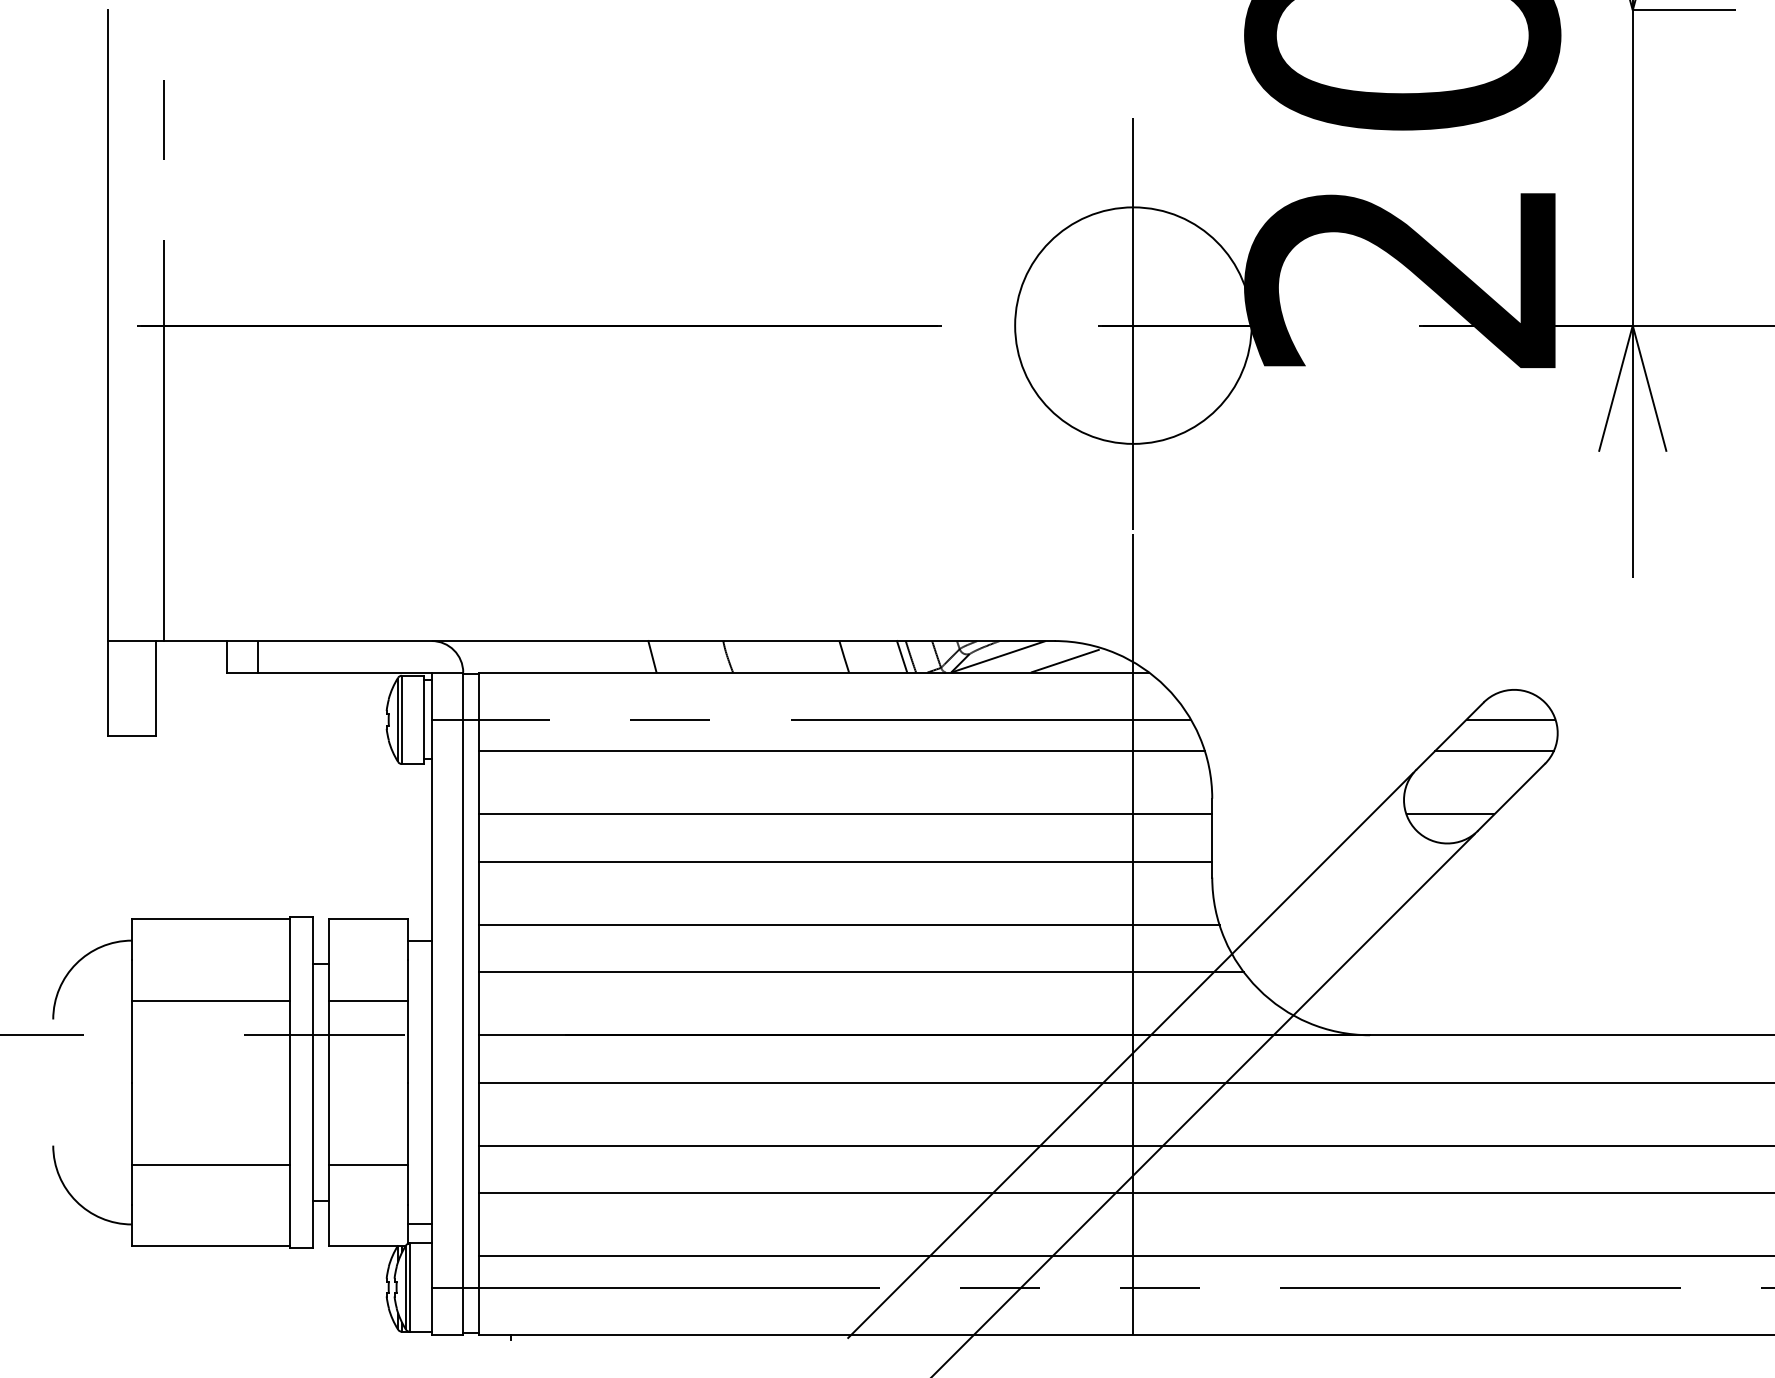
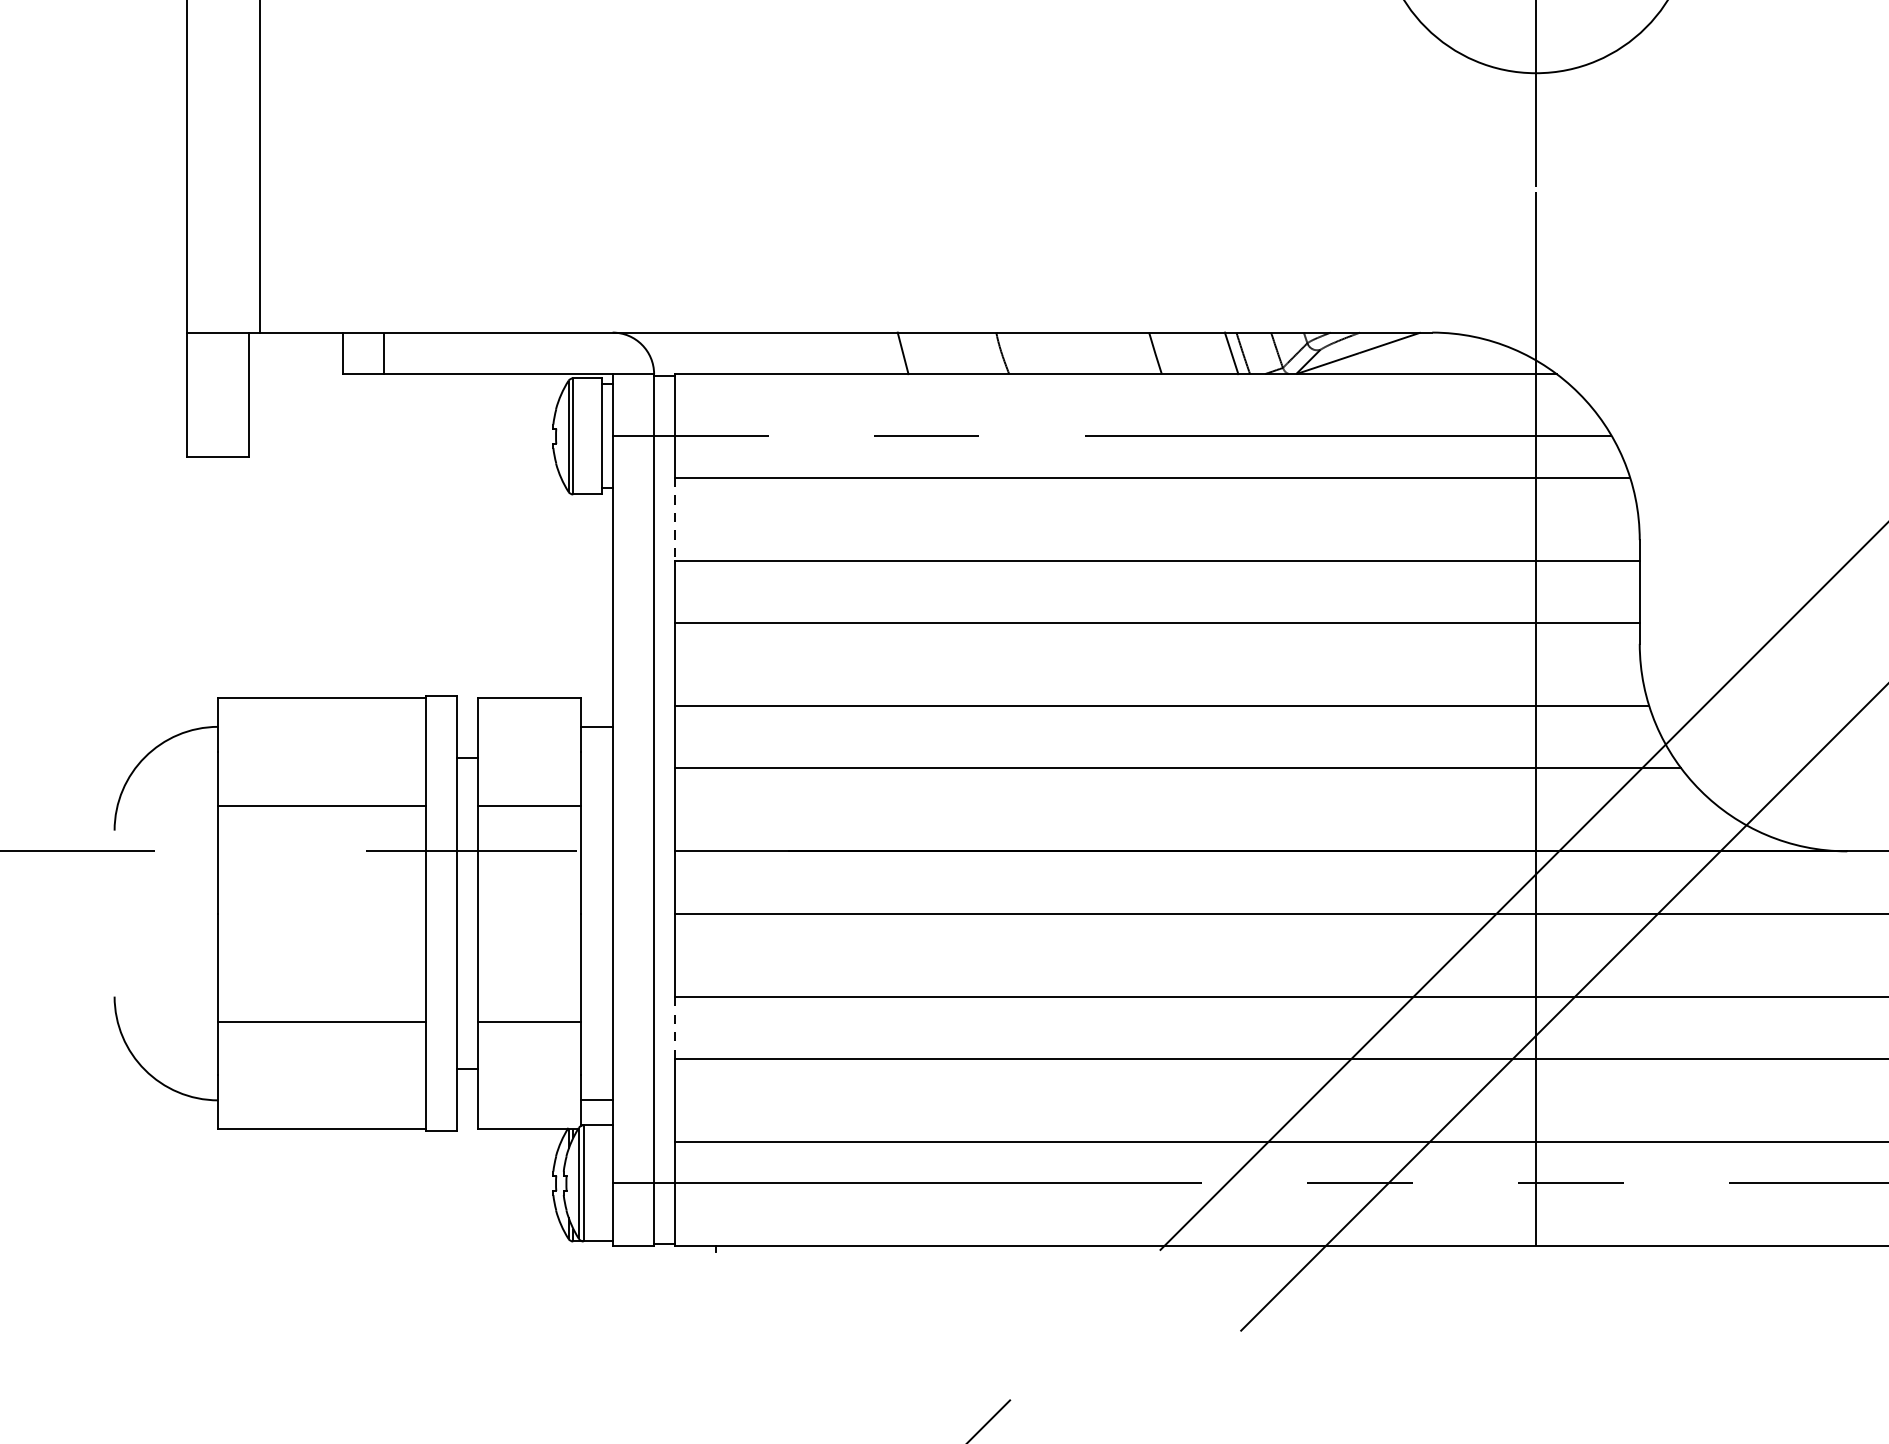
line: (1064, 660) -> (1445, 358), removed
line: (479, 782) -> (675, 518), solid -> dashed
line: (479, 1169) -> (675, 1028), solid -> dashed

